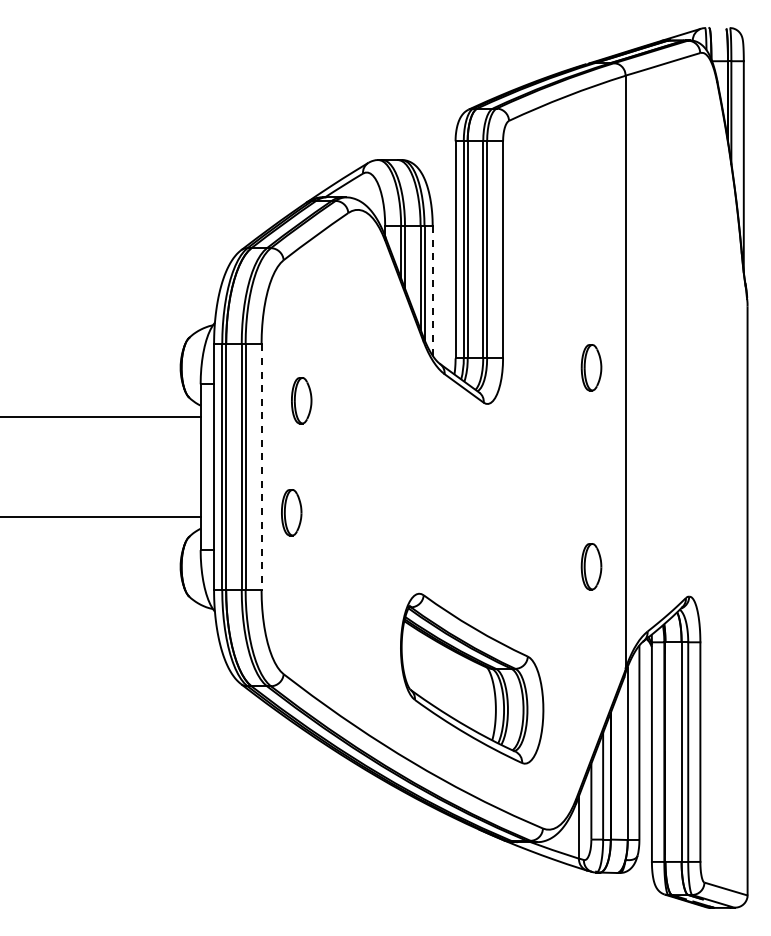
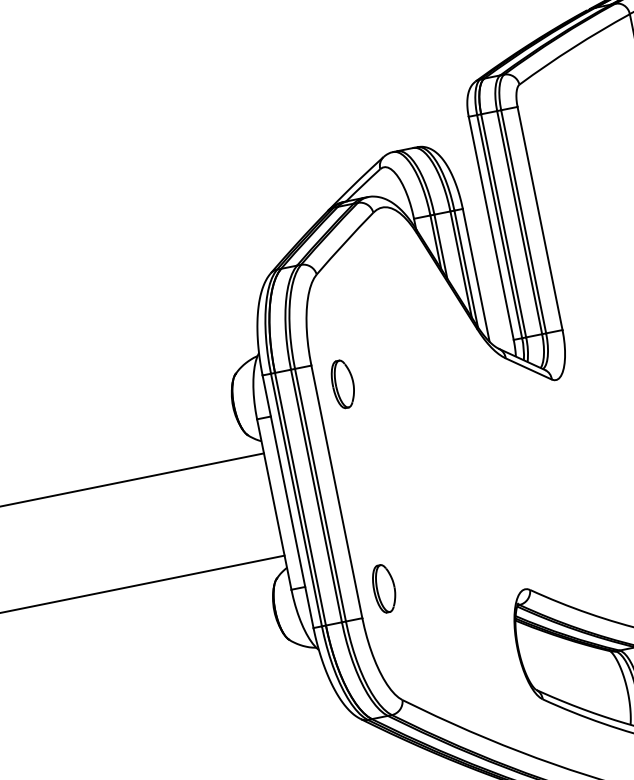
line: (432, 291) -> (476, 275), dashed -> solid
part: (301, 400) -> (342, 384), moved
line: (261, 467) -> (336, 492), dashed -> solid
part: (291, 512) -> (384, 588), moved

